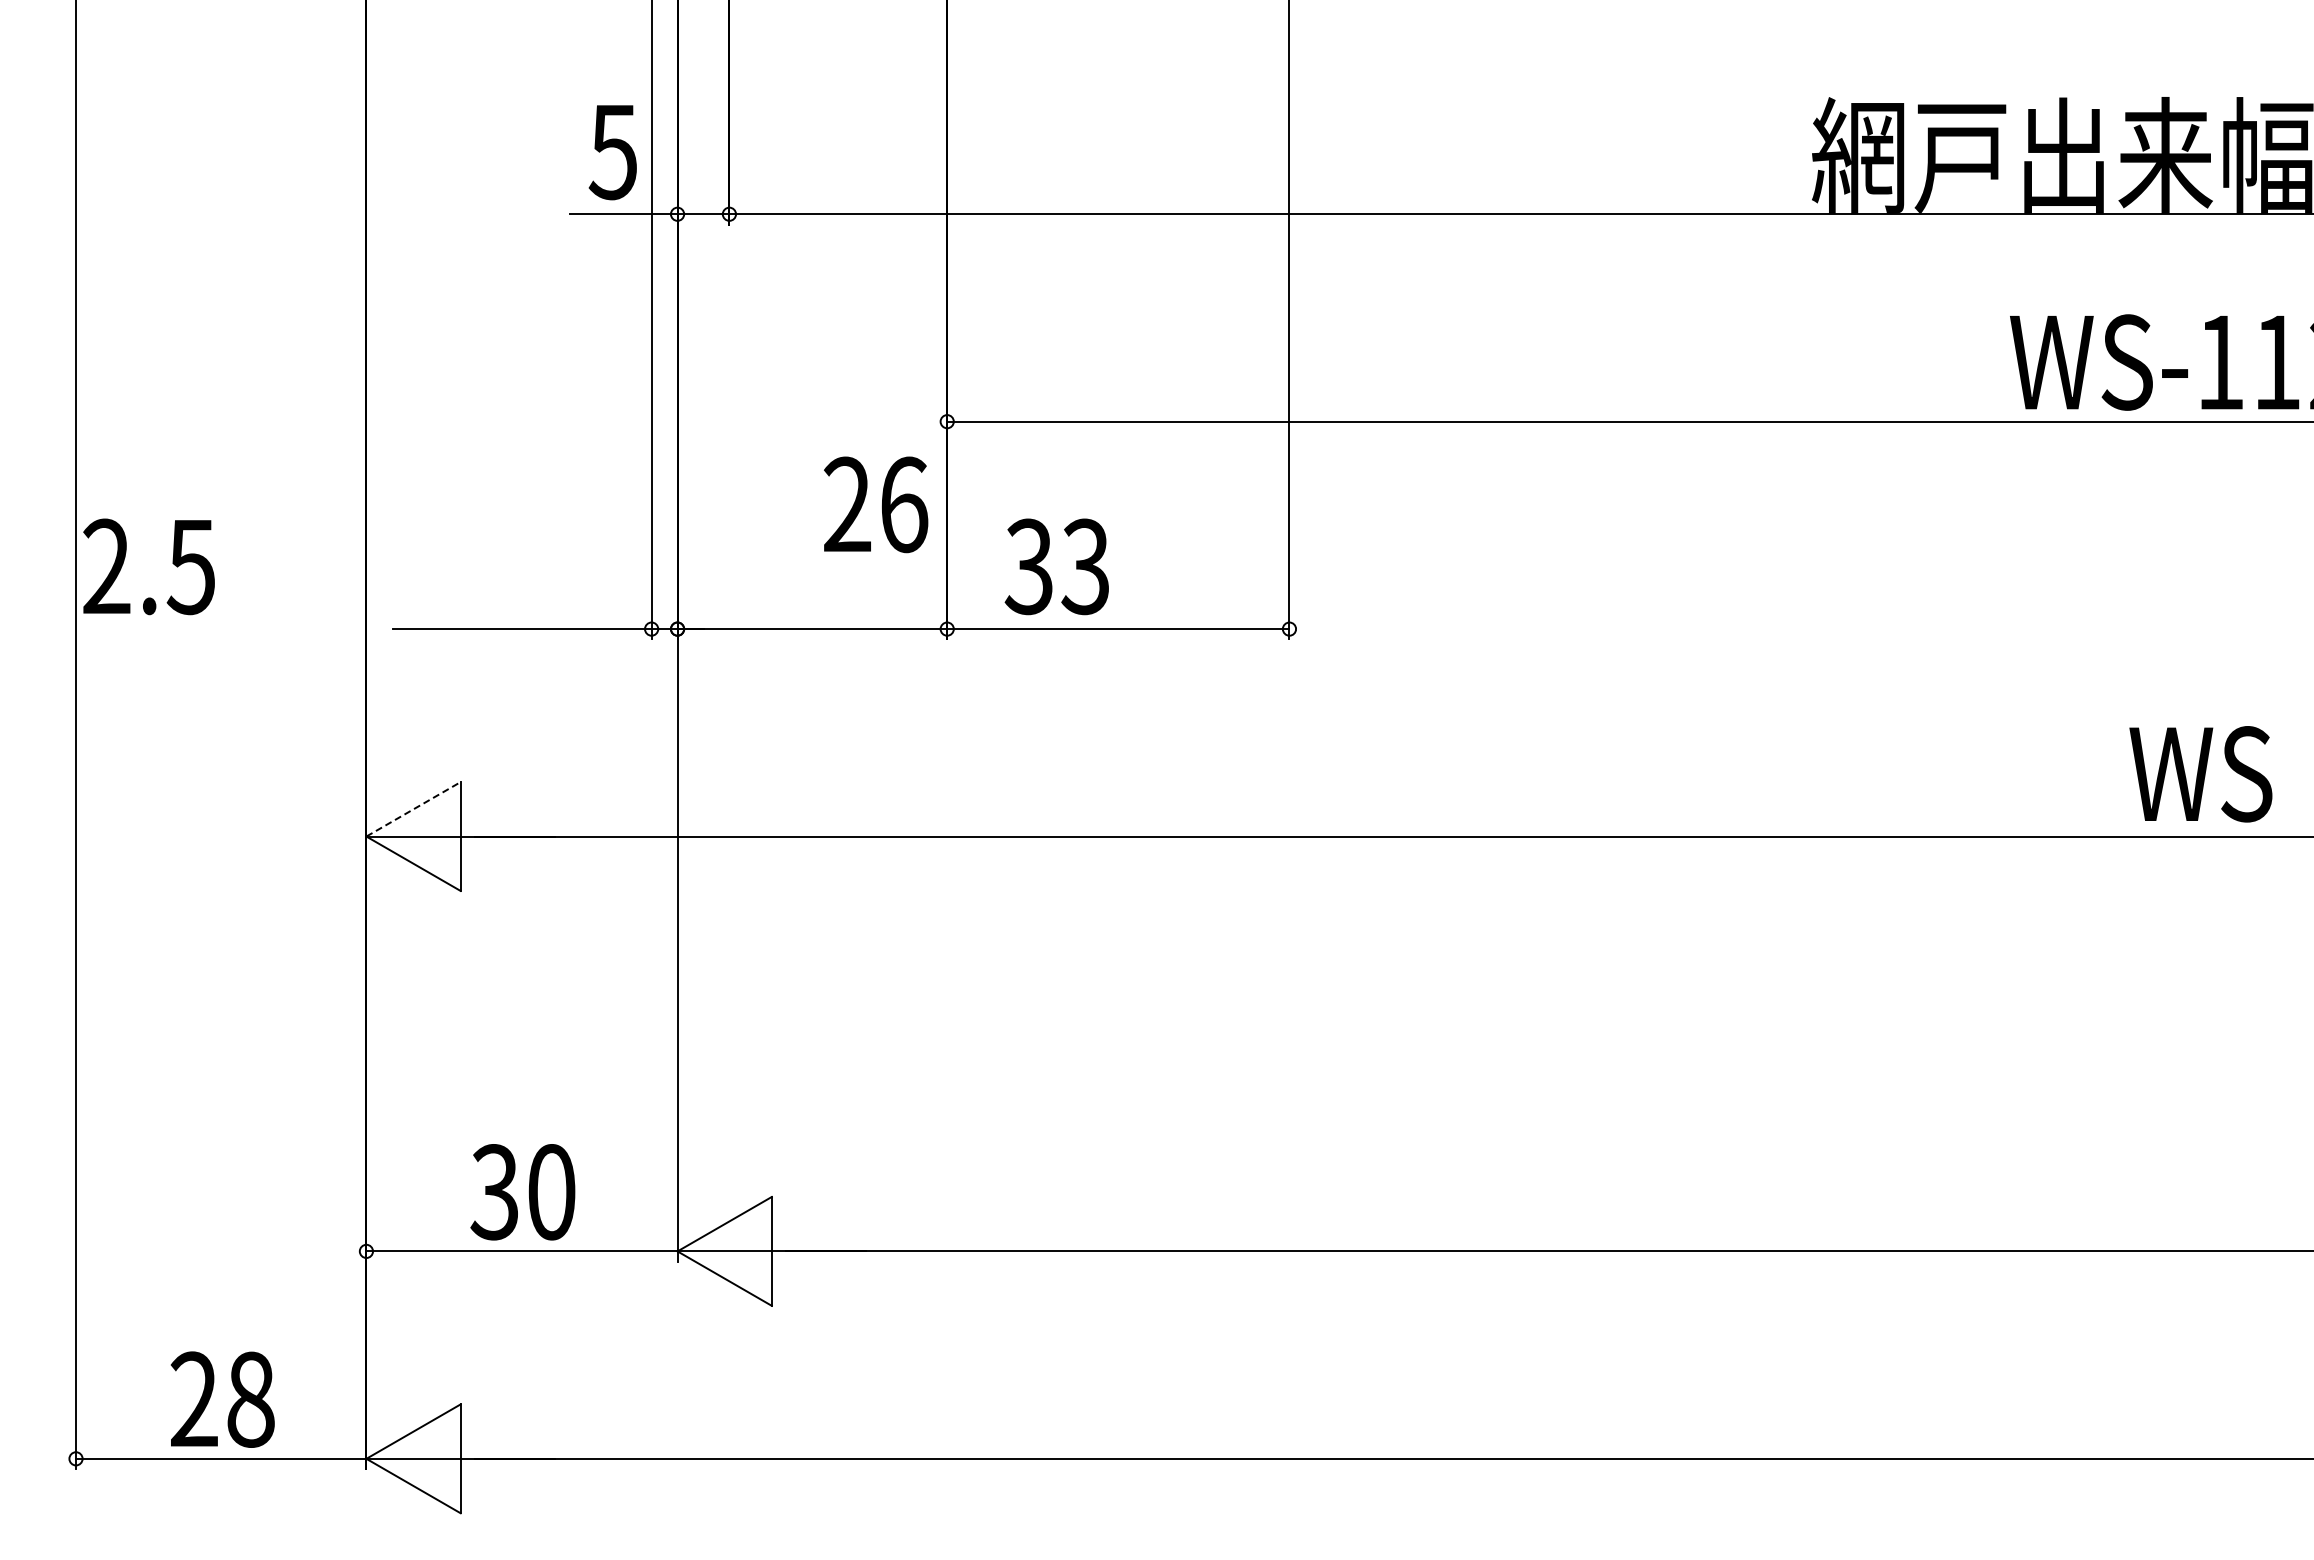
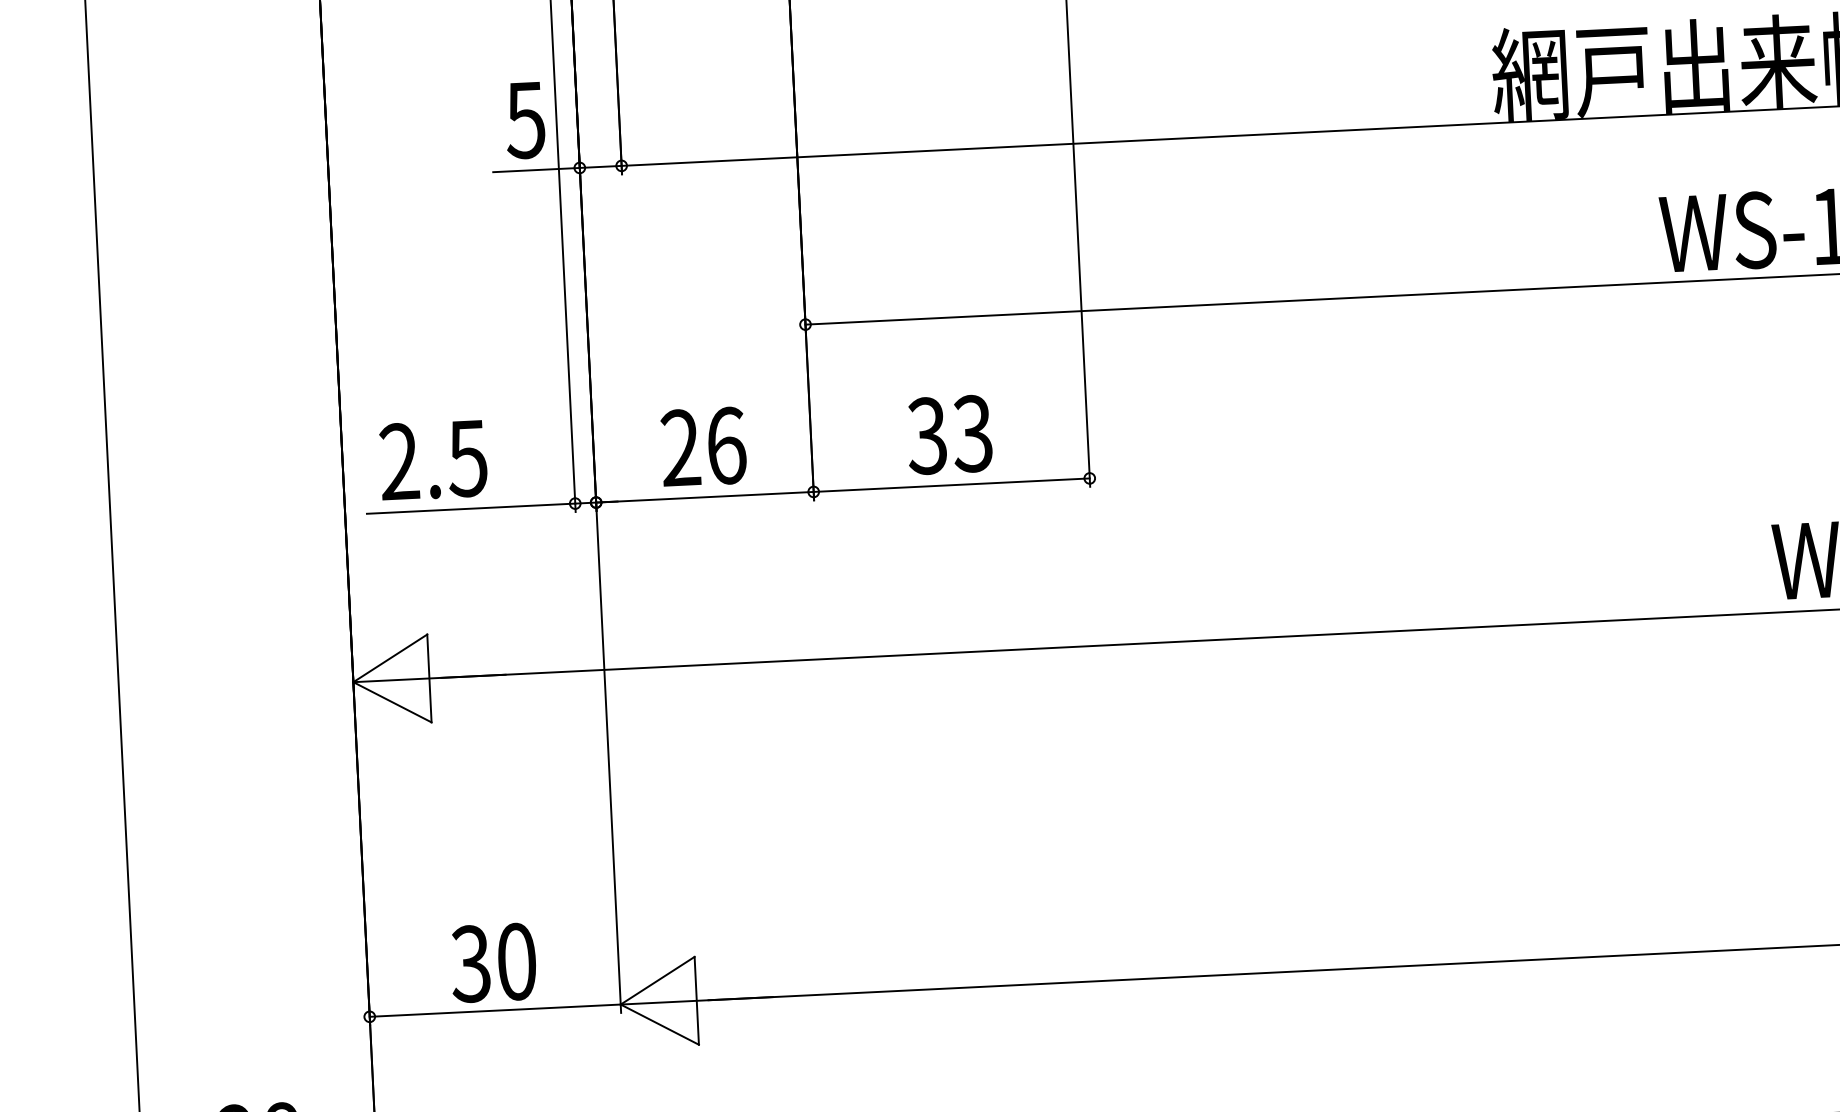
text: (876, 504) -> (704, 446), moved
text: (148, 566) -> (433, 459), moved
text: (1056, 566) -> (949, 434), moved
line: (413, 809) -> (390, 658), dashed -> solid

